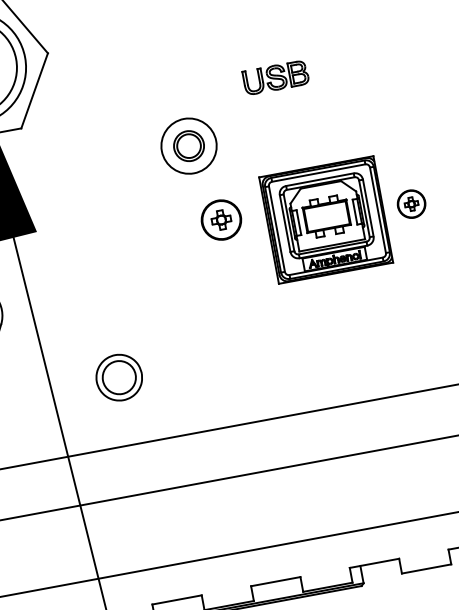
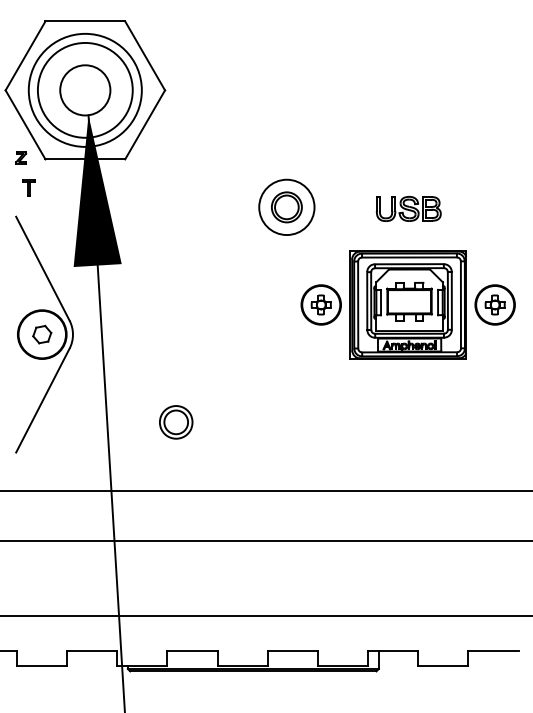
part: (275, 77) -> (408, 208), moved
part: (410, 203) -> (494, 304), size x1.43
part: (220, 219) -> (320, 304), moved
part: (119, 377) -> (176, 422), size x0.71

